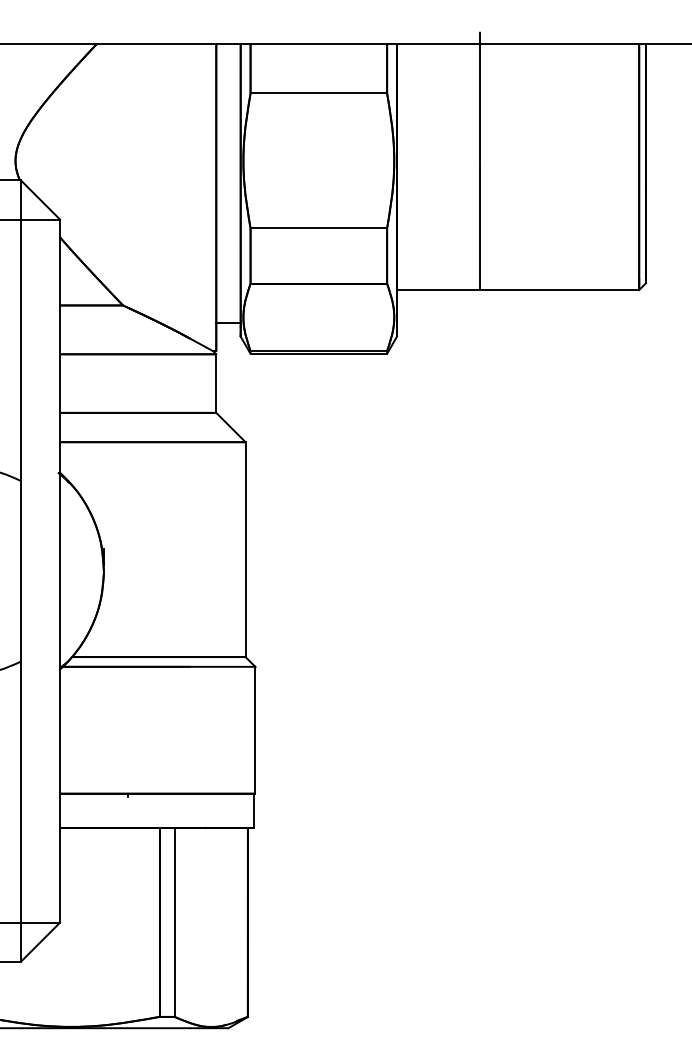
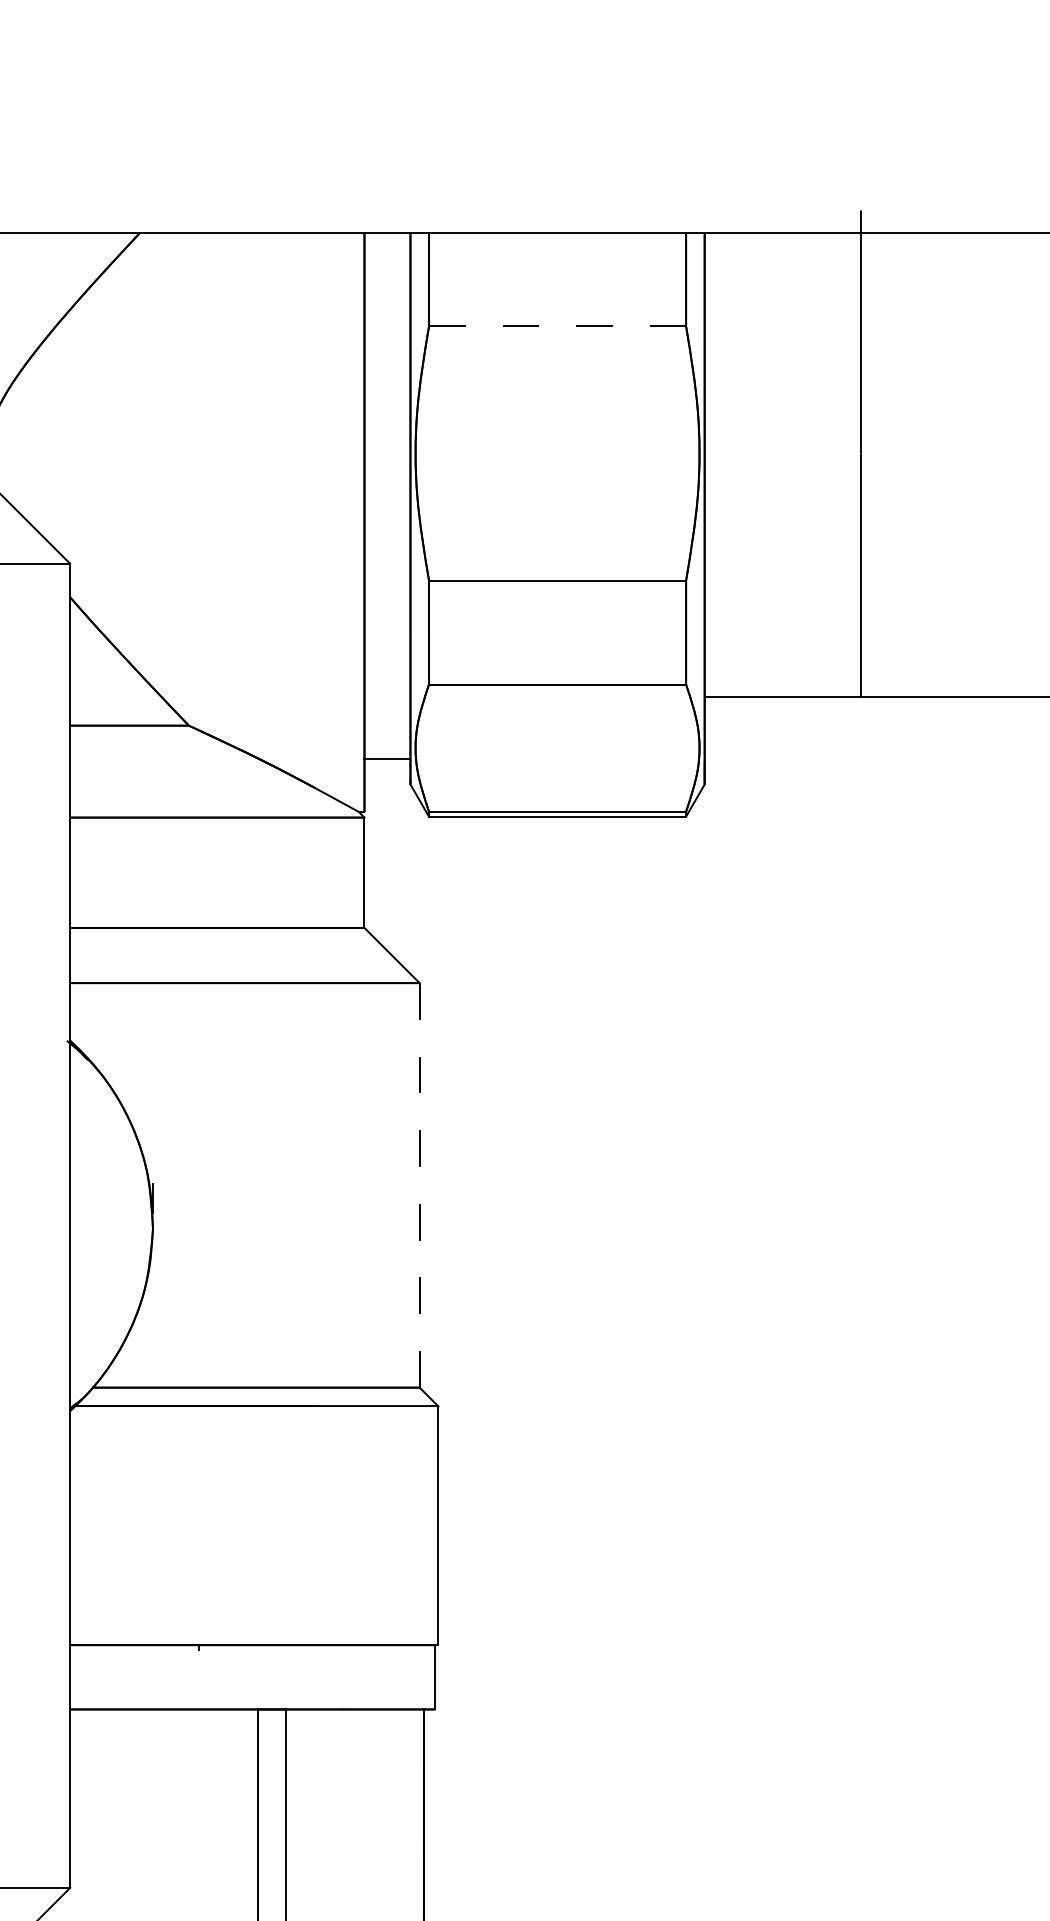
line: (319, 93) -> (558, 326), solid -> dashed
line: (245, 550) -> (419, 1187), solid -> dashed

